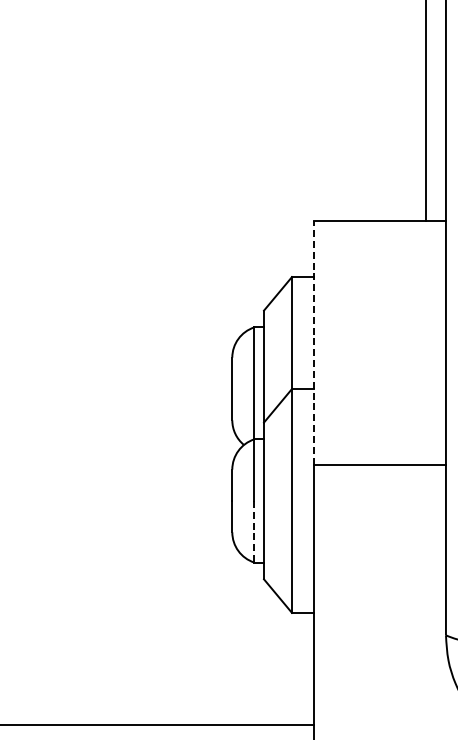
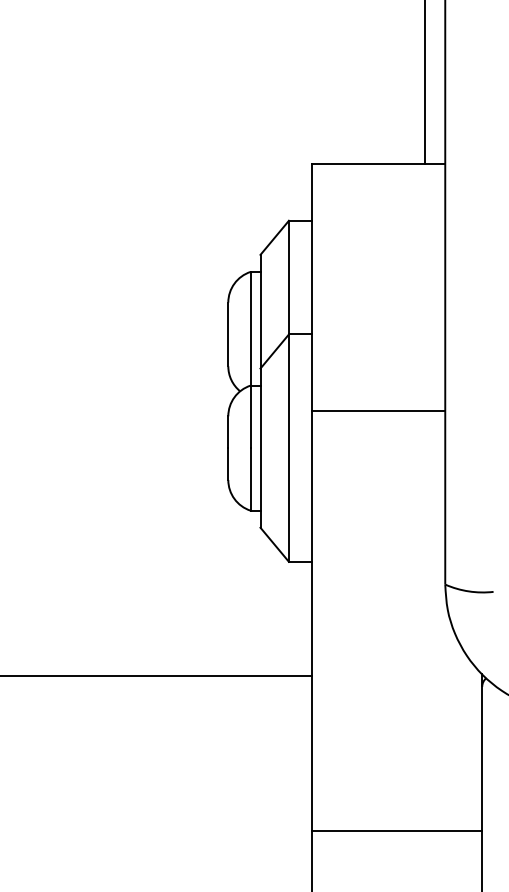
line: (314, 342) -> (311, 287), dashed -> solid
line: (254, 531) -> (250, 479), dashed -> solid

